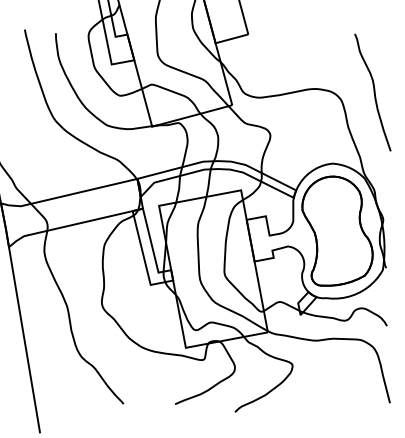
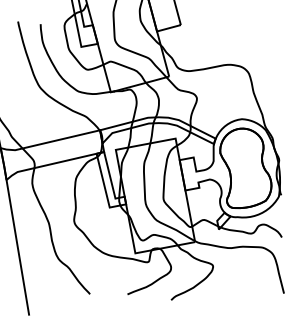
curve: (372, 91) -> (271, 66), removed

